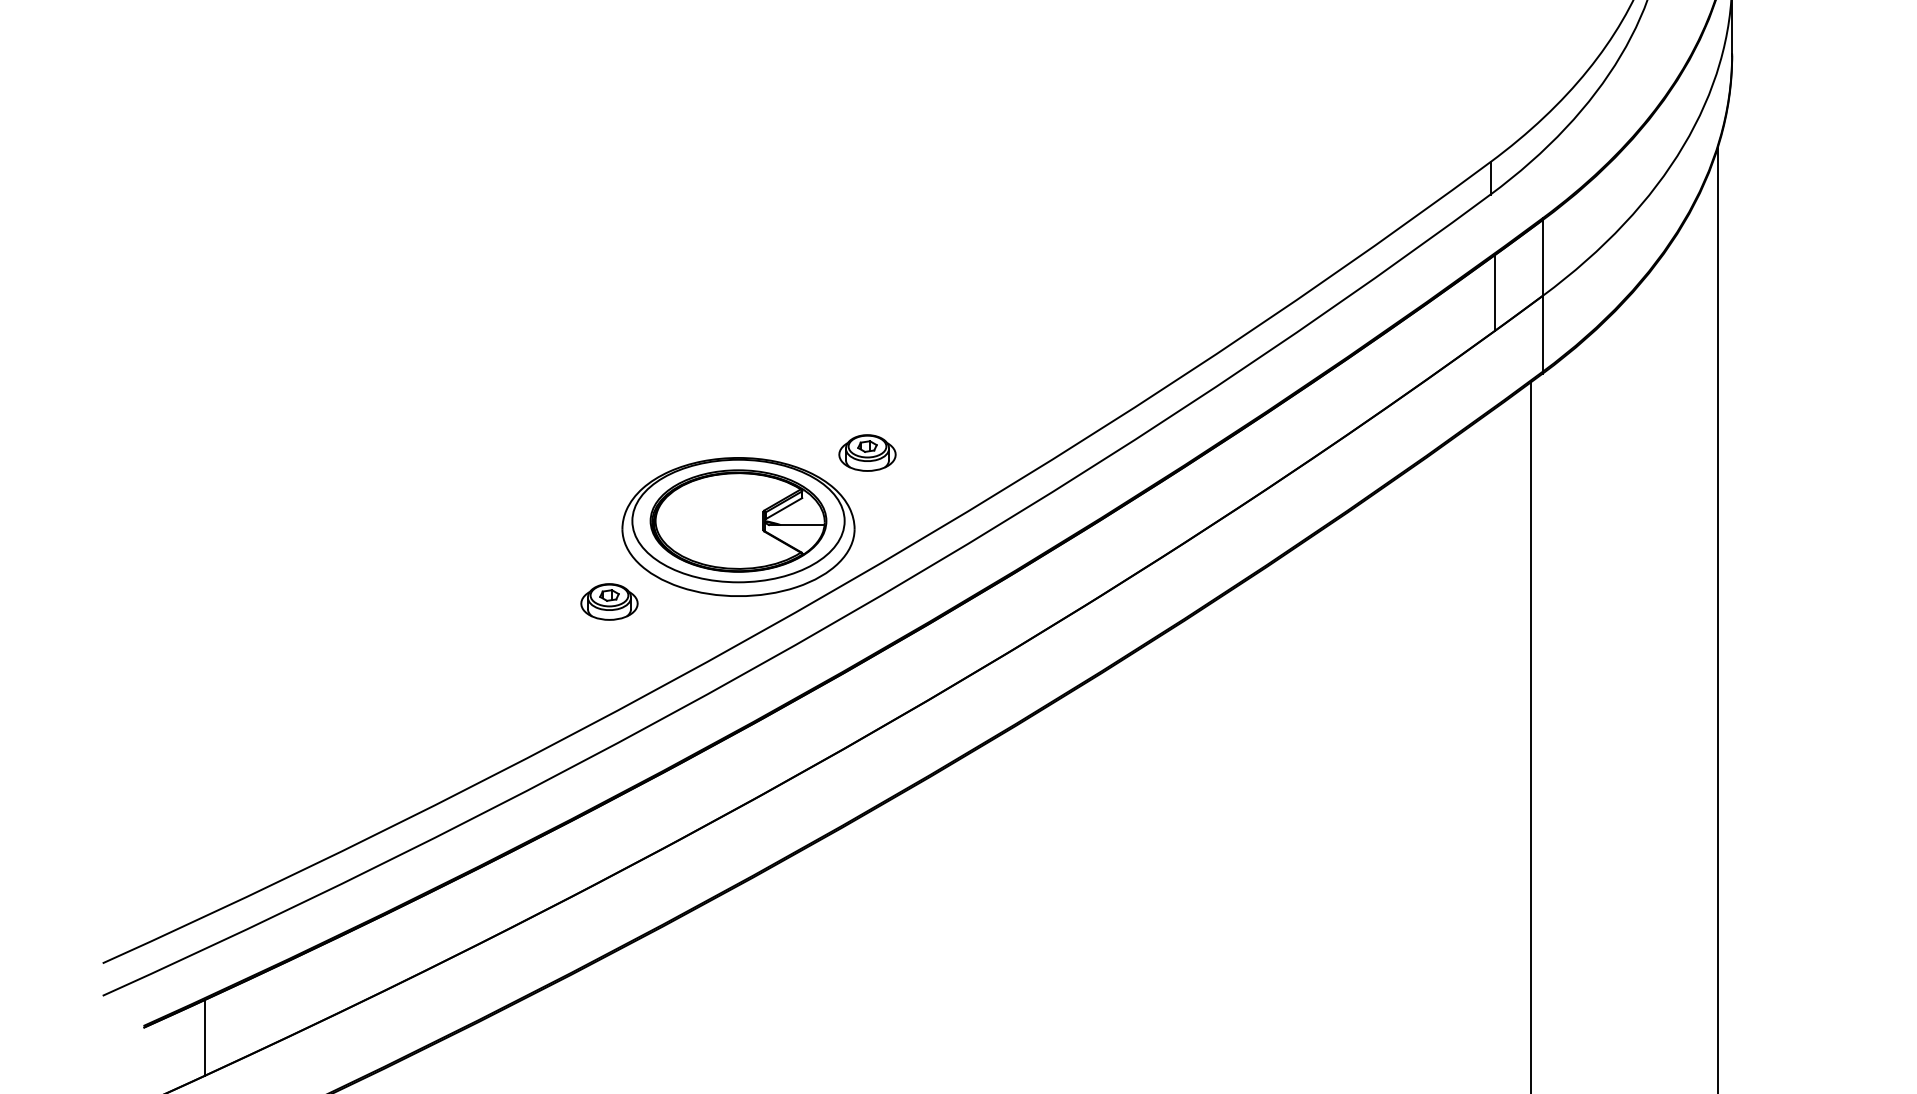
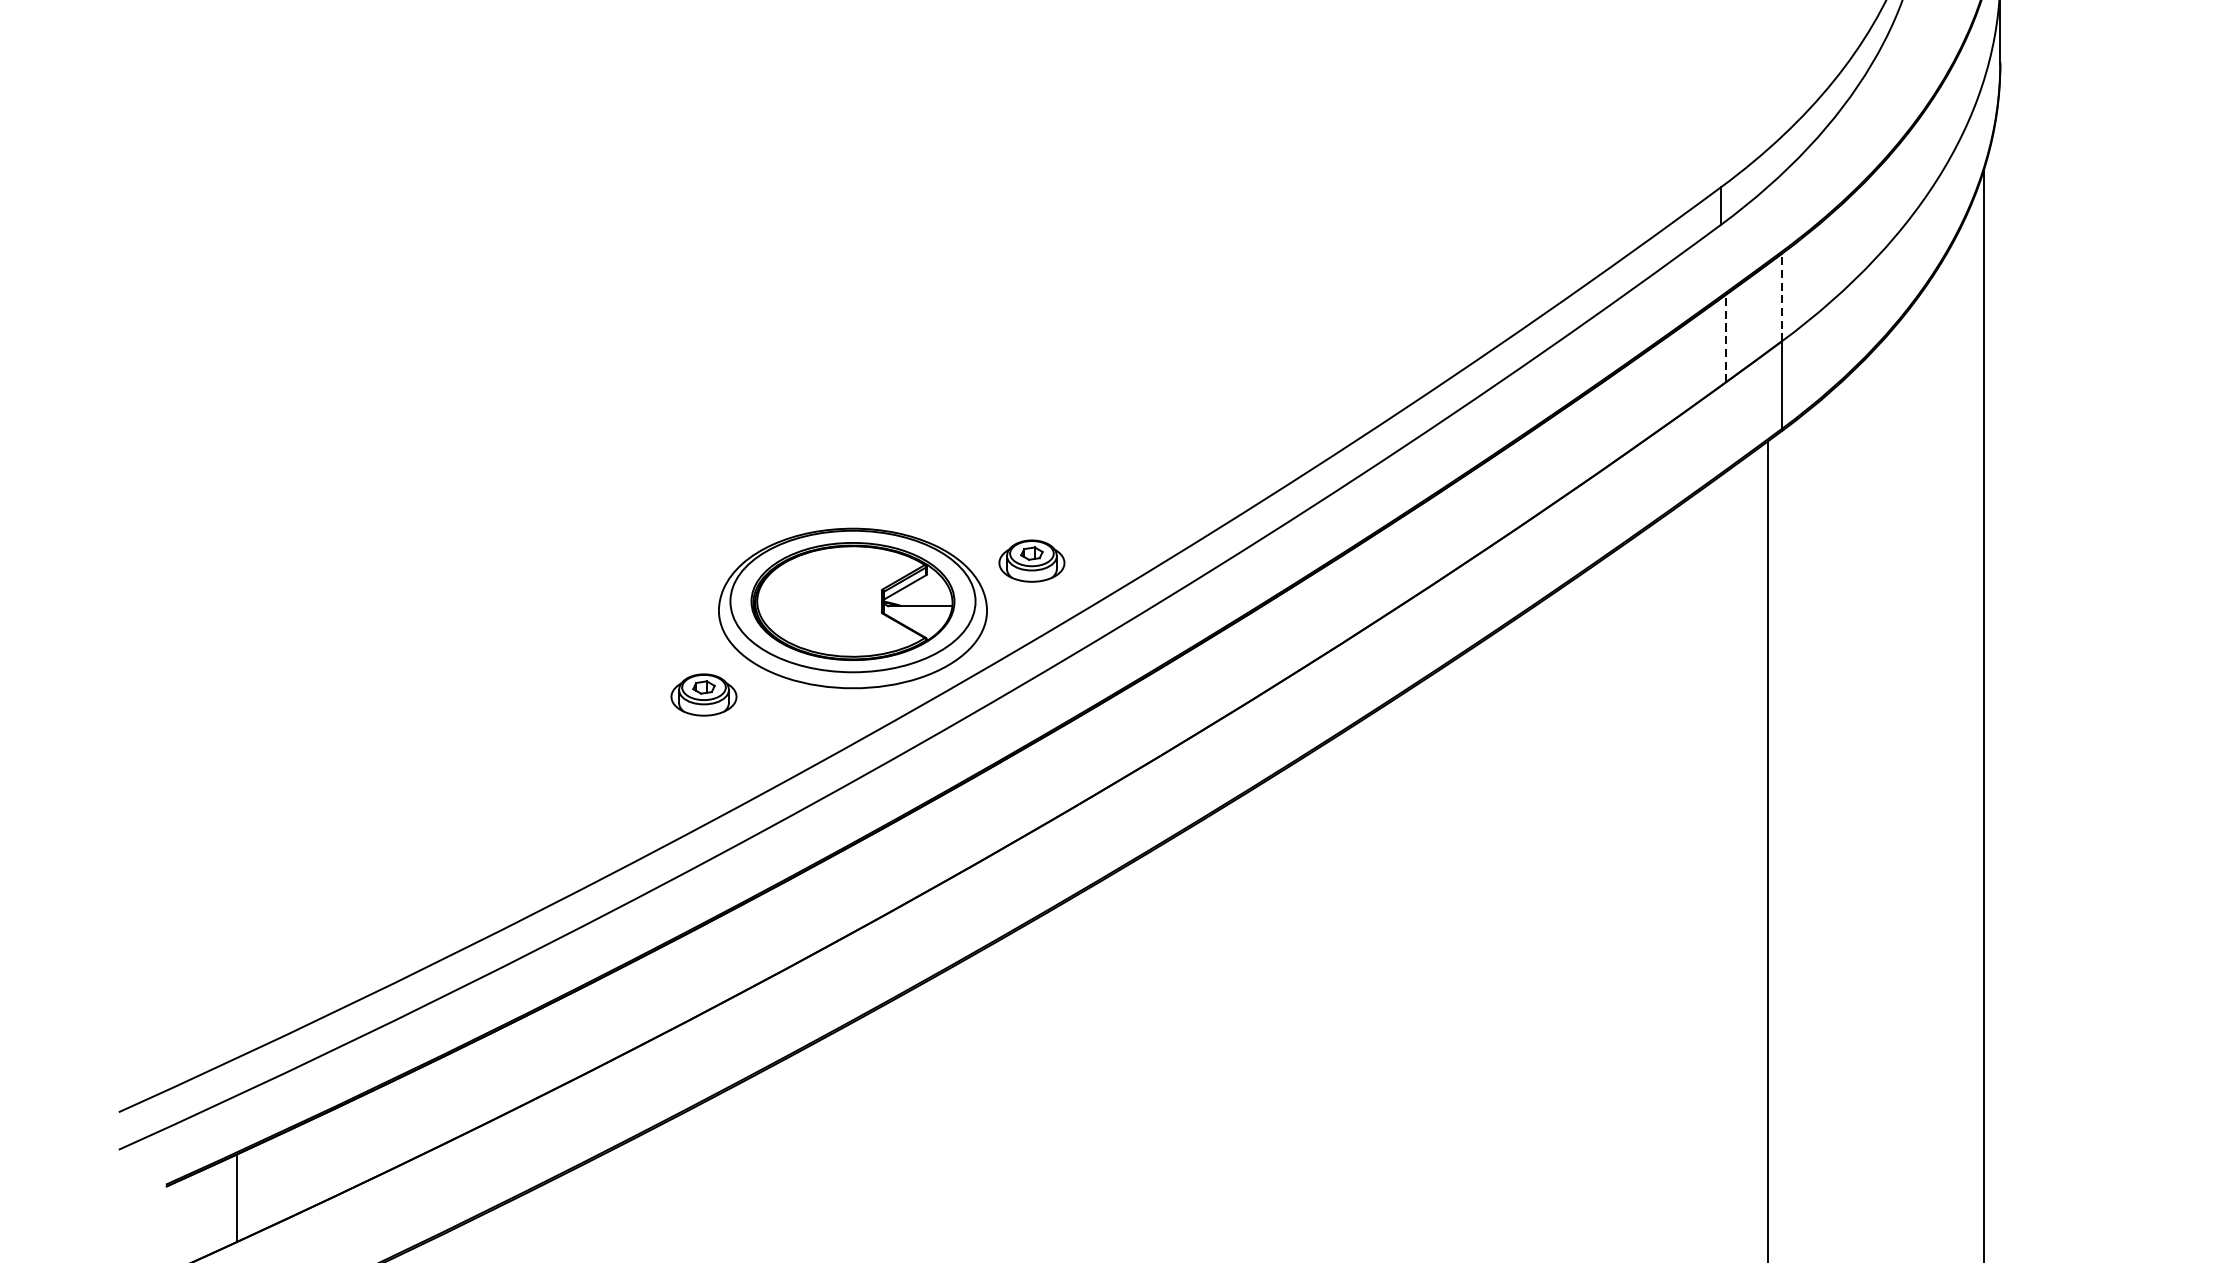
line: (1542, 257) -> (1781, 297), solid -> dashed
line: (1494, 293) -> (1725, 338), solid -> dashed
part: (867, 452) -> (1031, 560), moved

